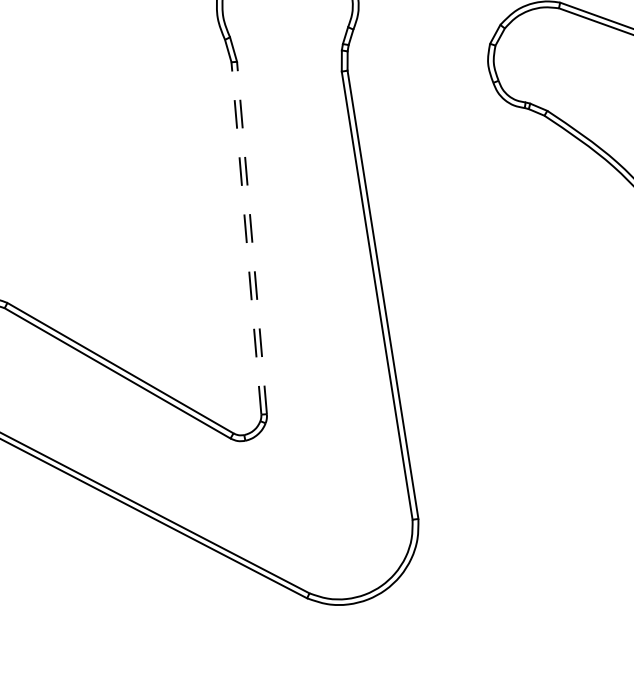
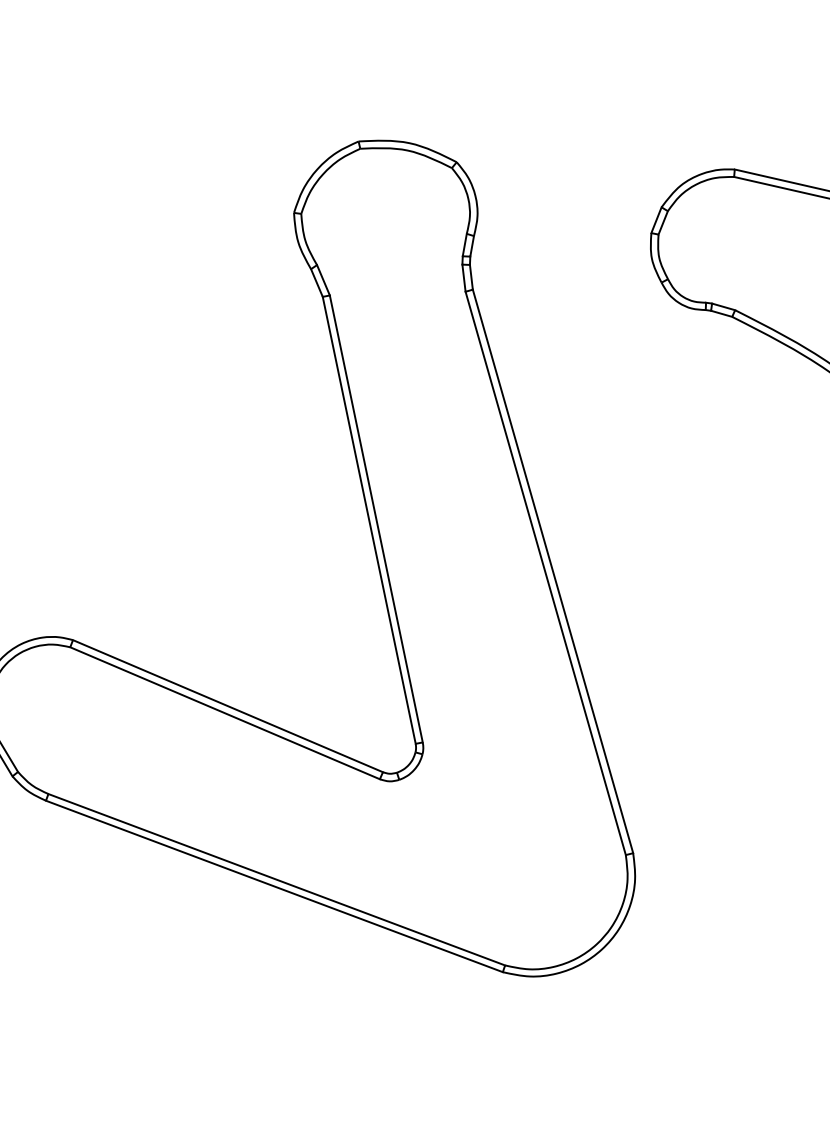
line: (246, 237) -> (369, 519), dashed -> solid
line: (252, 237) -> (376, 518), dashed -> solid

